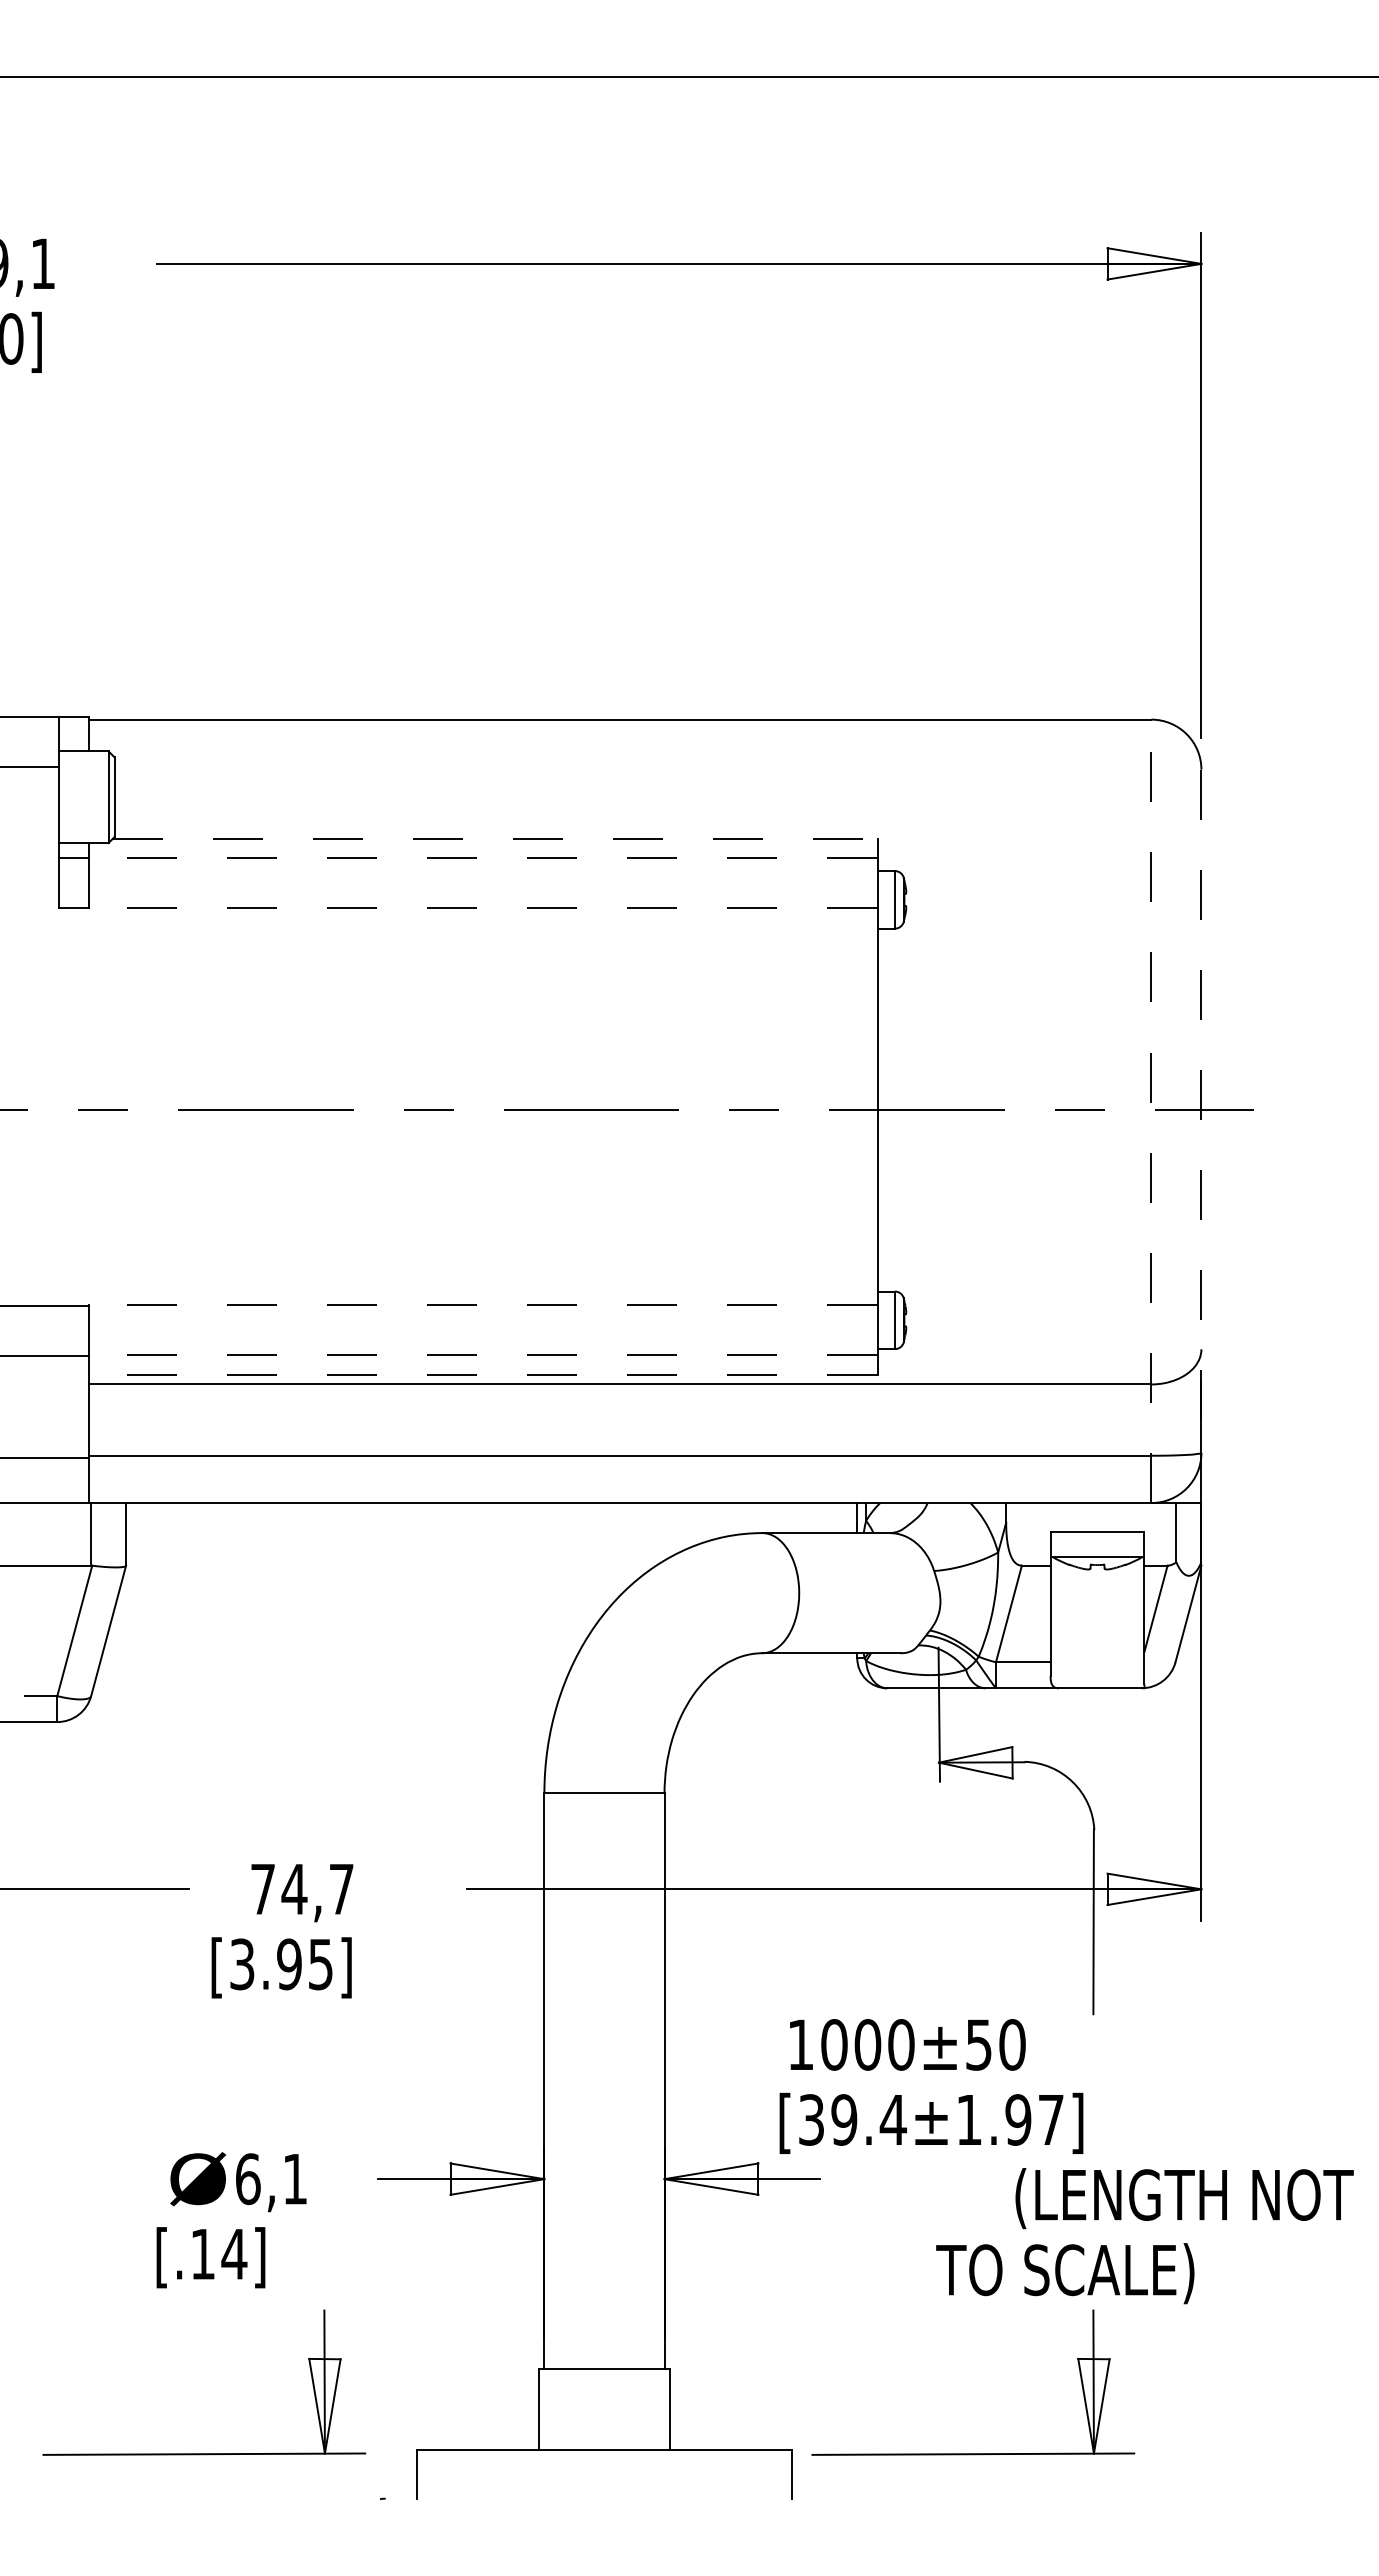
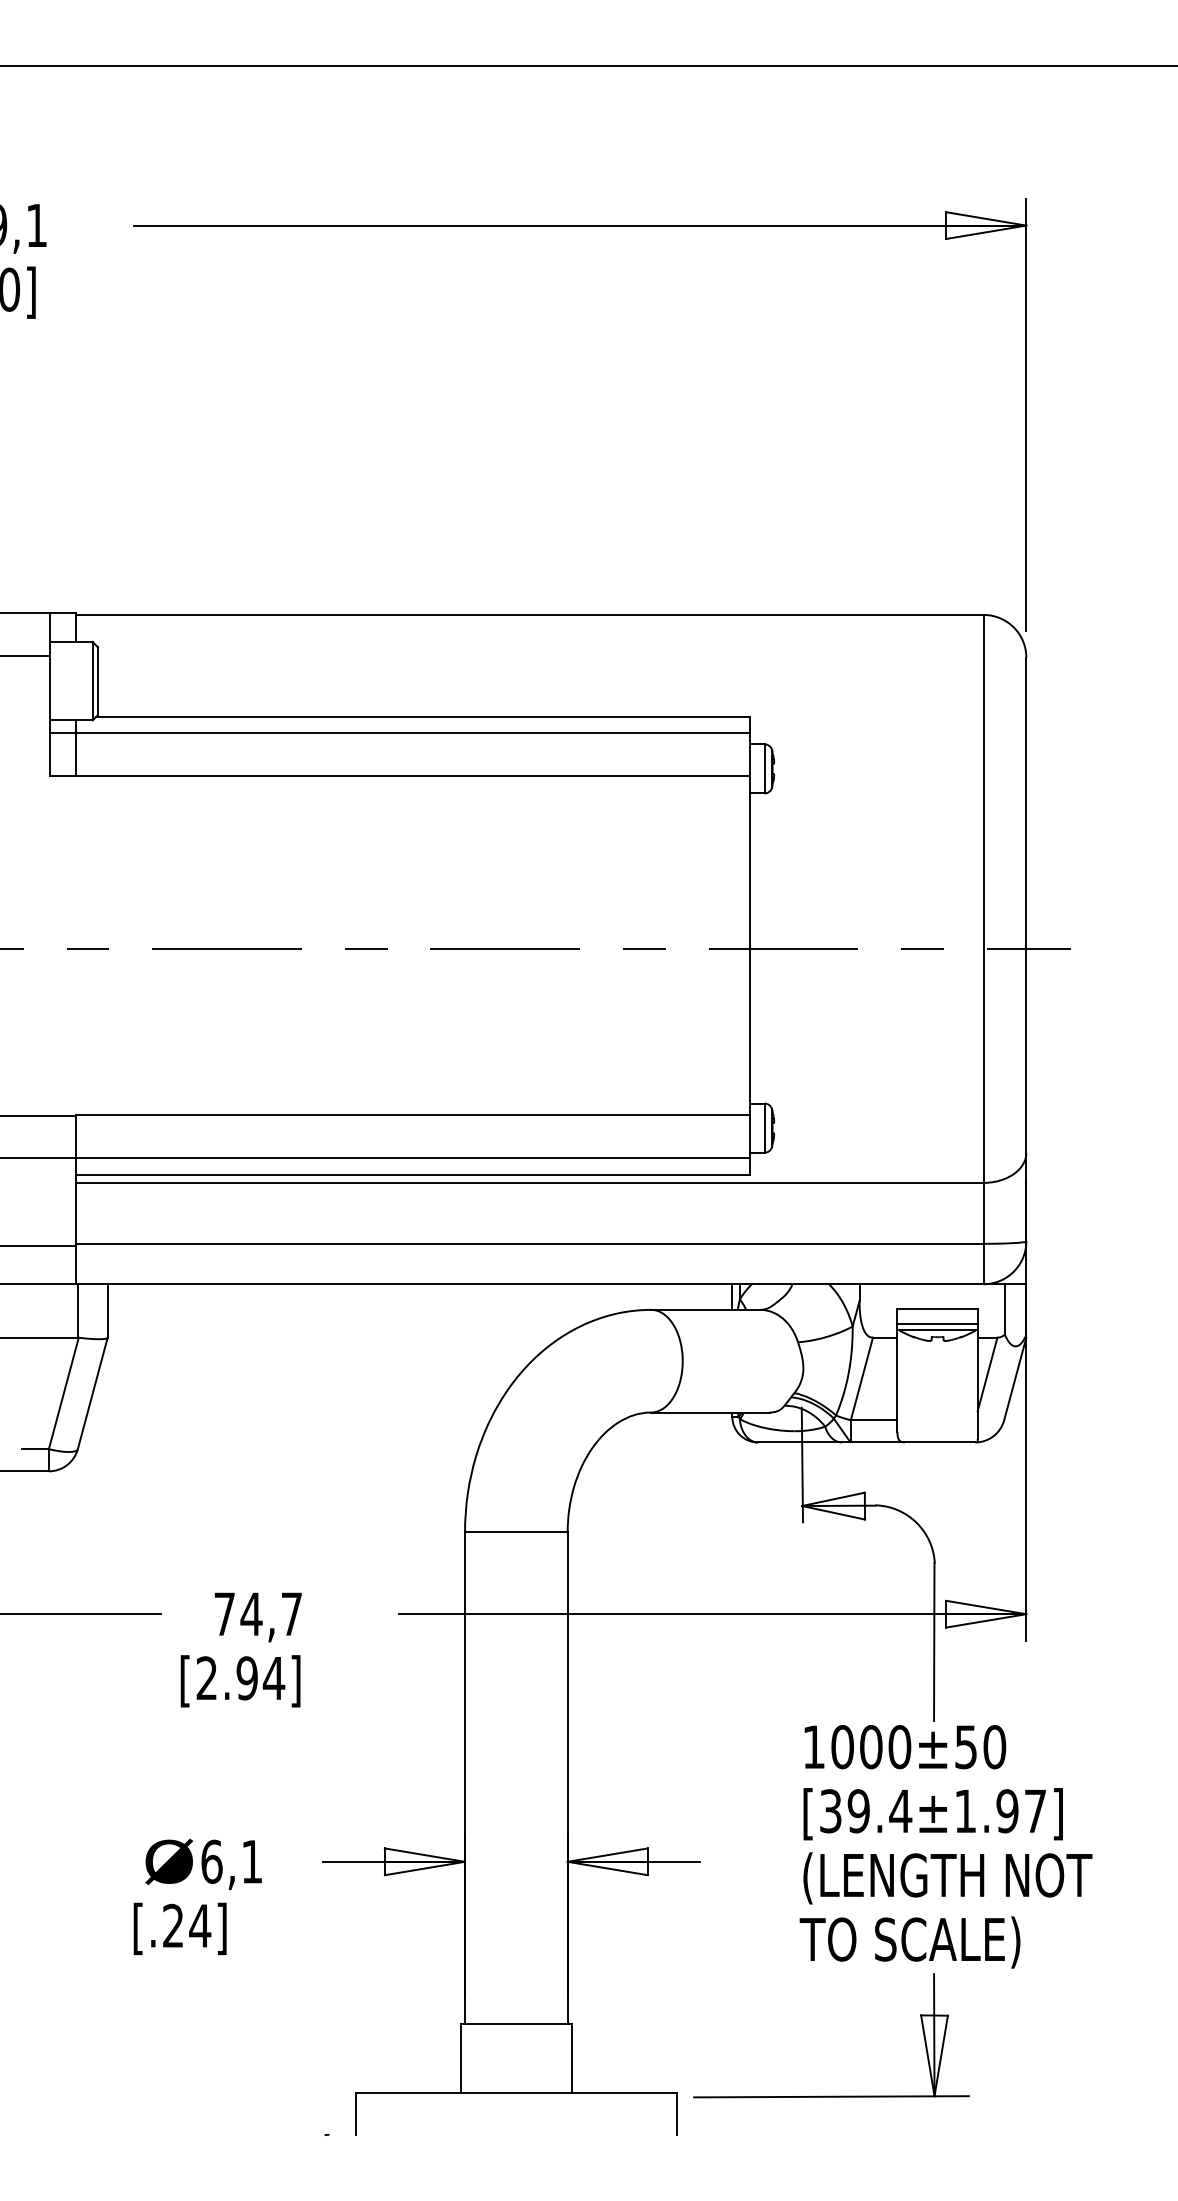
line: (495, 839) -> (423, 717), dashed -> solid
line: (482, 858) -> (412, 733), dashed -> solid
line: (482, 908) -> (412, 776), dashed -> solid
line: (1151, 1111) -> (983, 949), dashed -> solid
line: (1201, 1111) -> (1026, 949), dashed -> solid
line: (482, 1305) -> (412, 1115), dashed -> solid
line: (482, 1355) -> (412, 1158), dashed -> solid
line: (482, 1375) -> (412, 1175), dashed -> solid
line: (1097, 1549) -> (937, 1323), added
text: (281, 1964) -> (240, 1678), [3.95] -> [2.94]
text: (907, 2044) -> (905, 1746), moved
text: (931, 2122) -> (933, 1813), moved
text: (1184, 2198) -> (947, 1878), moved
text: (202, 2253) -> (172, 1925), [.14] -> [.24]
part: (204, 2453) -> (174, 2096), removed

